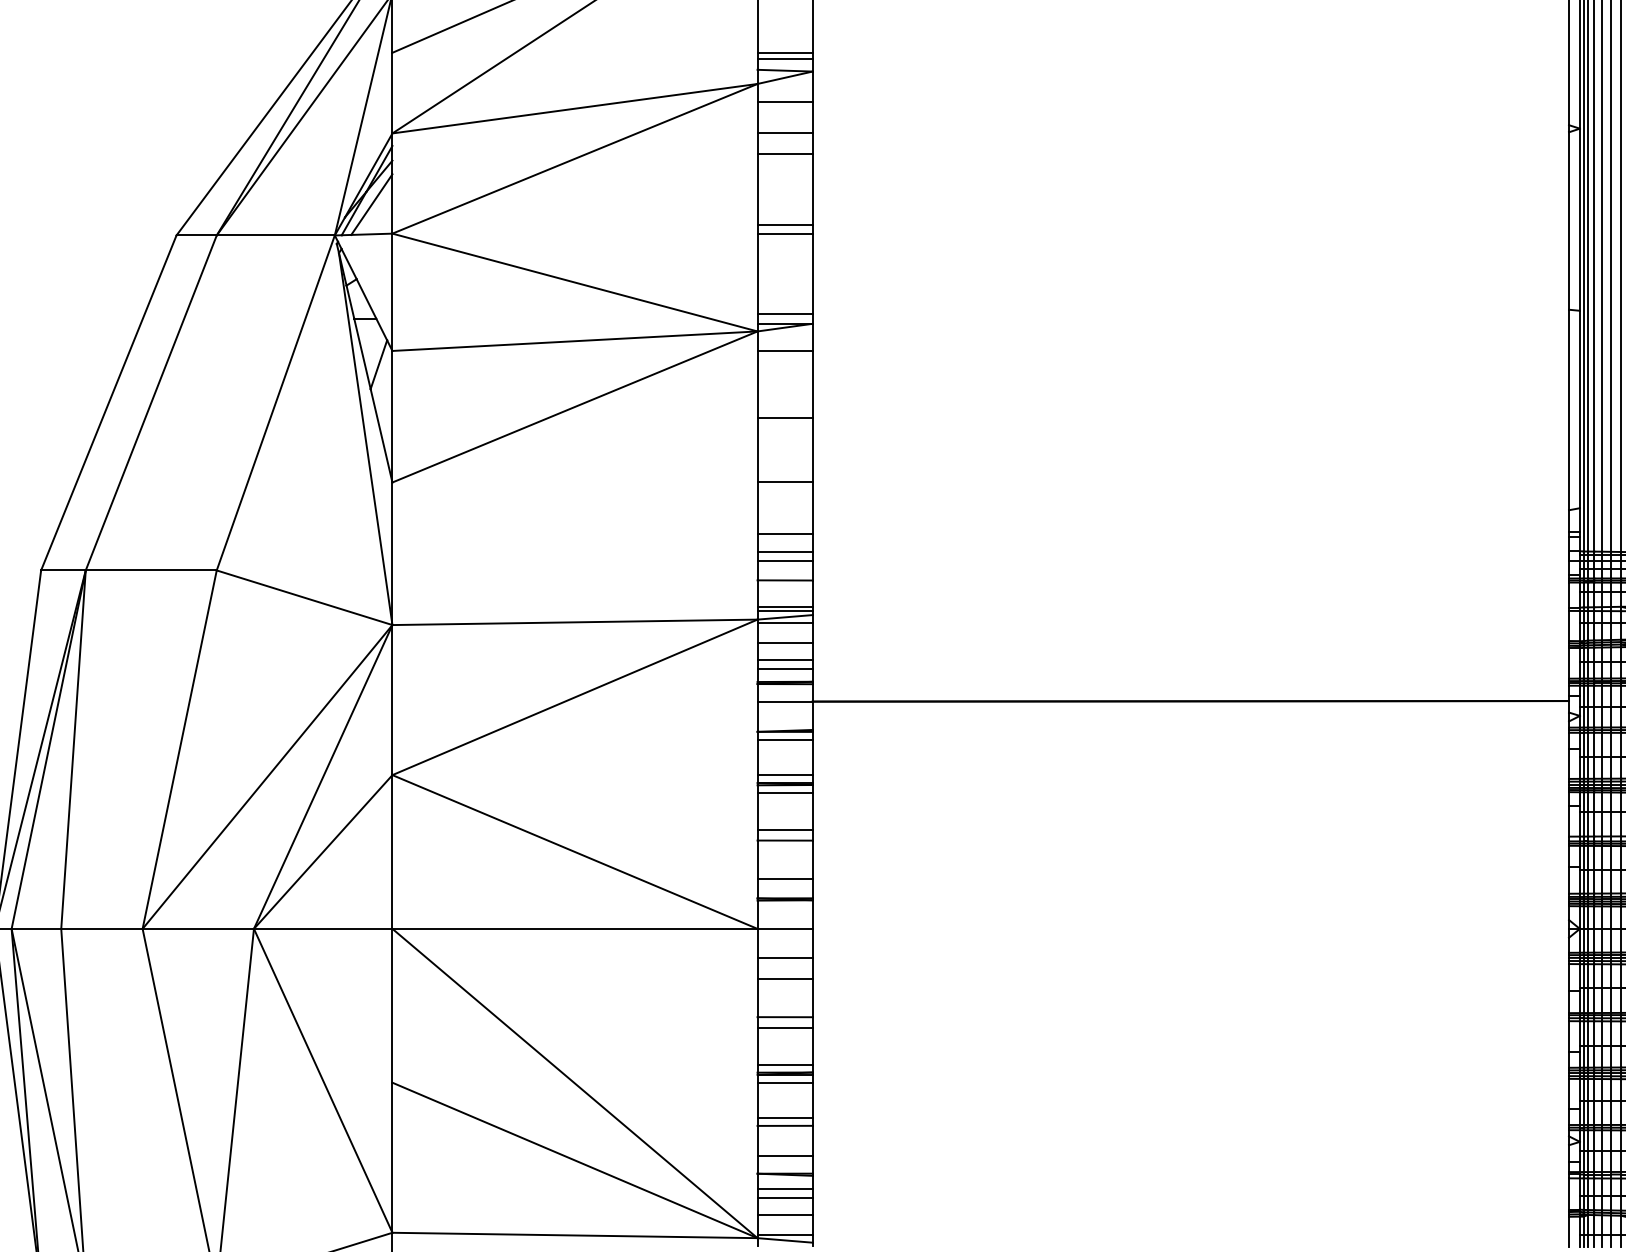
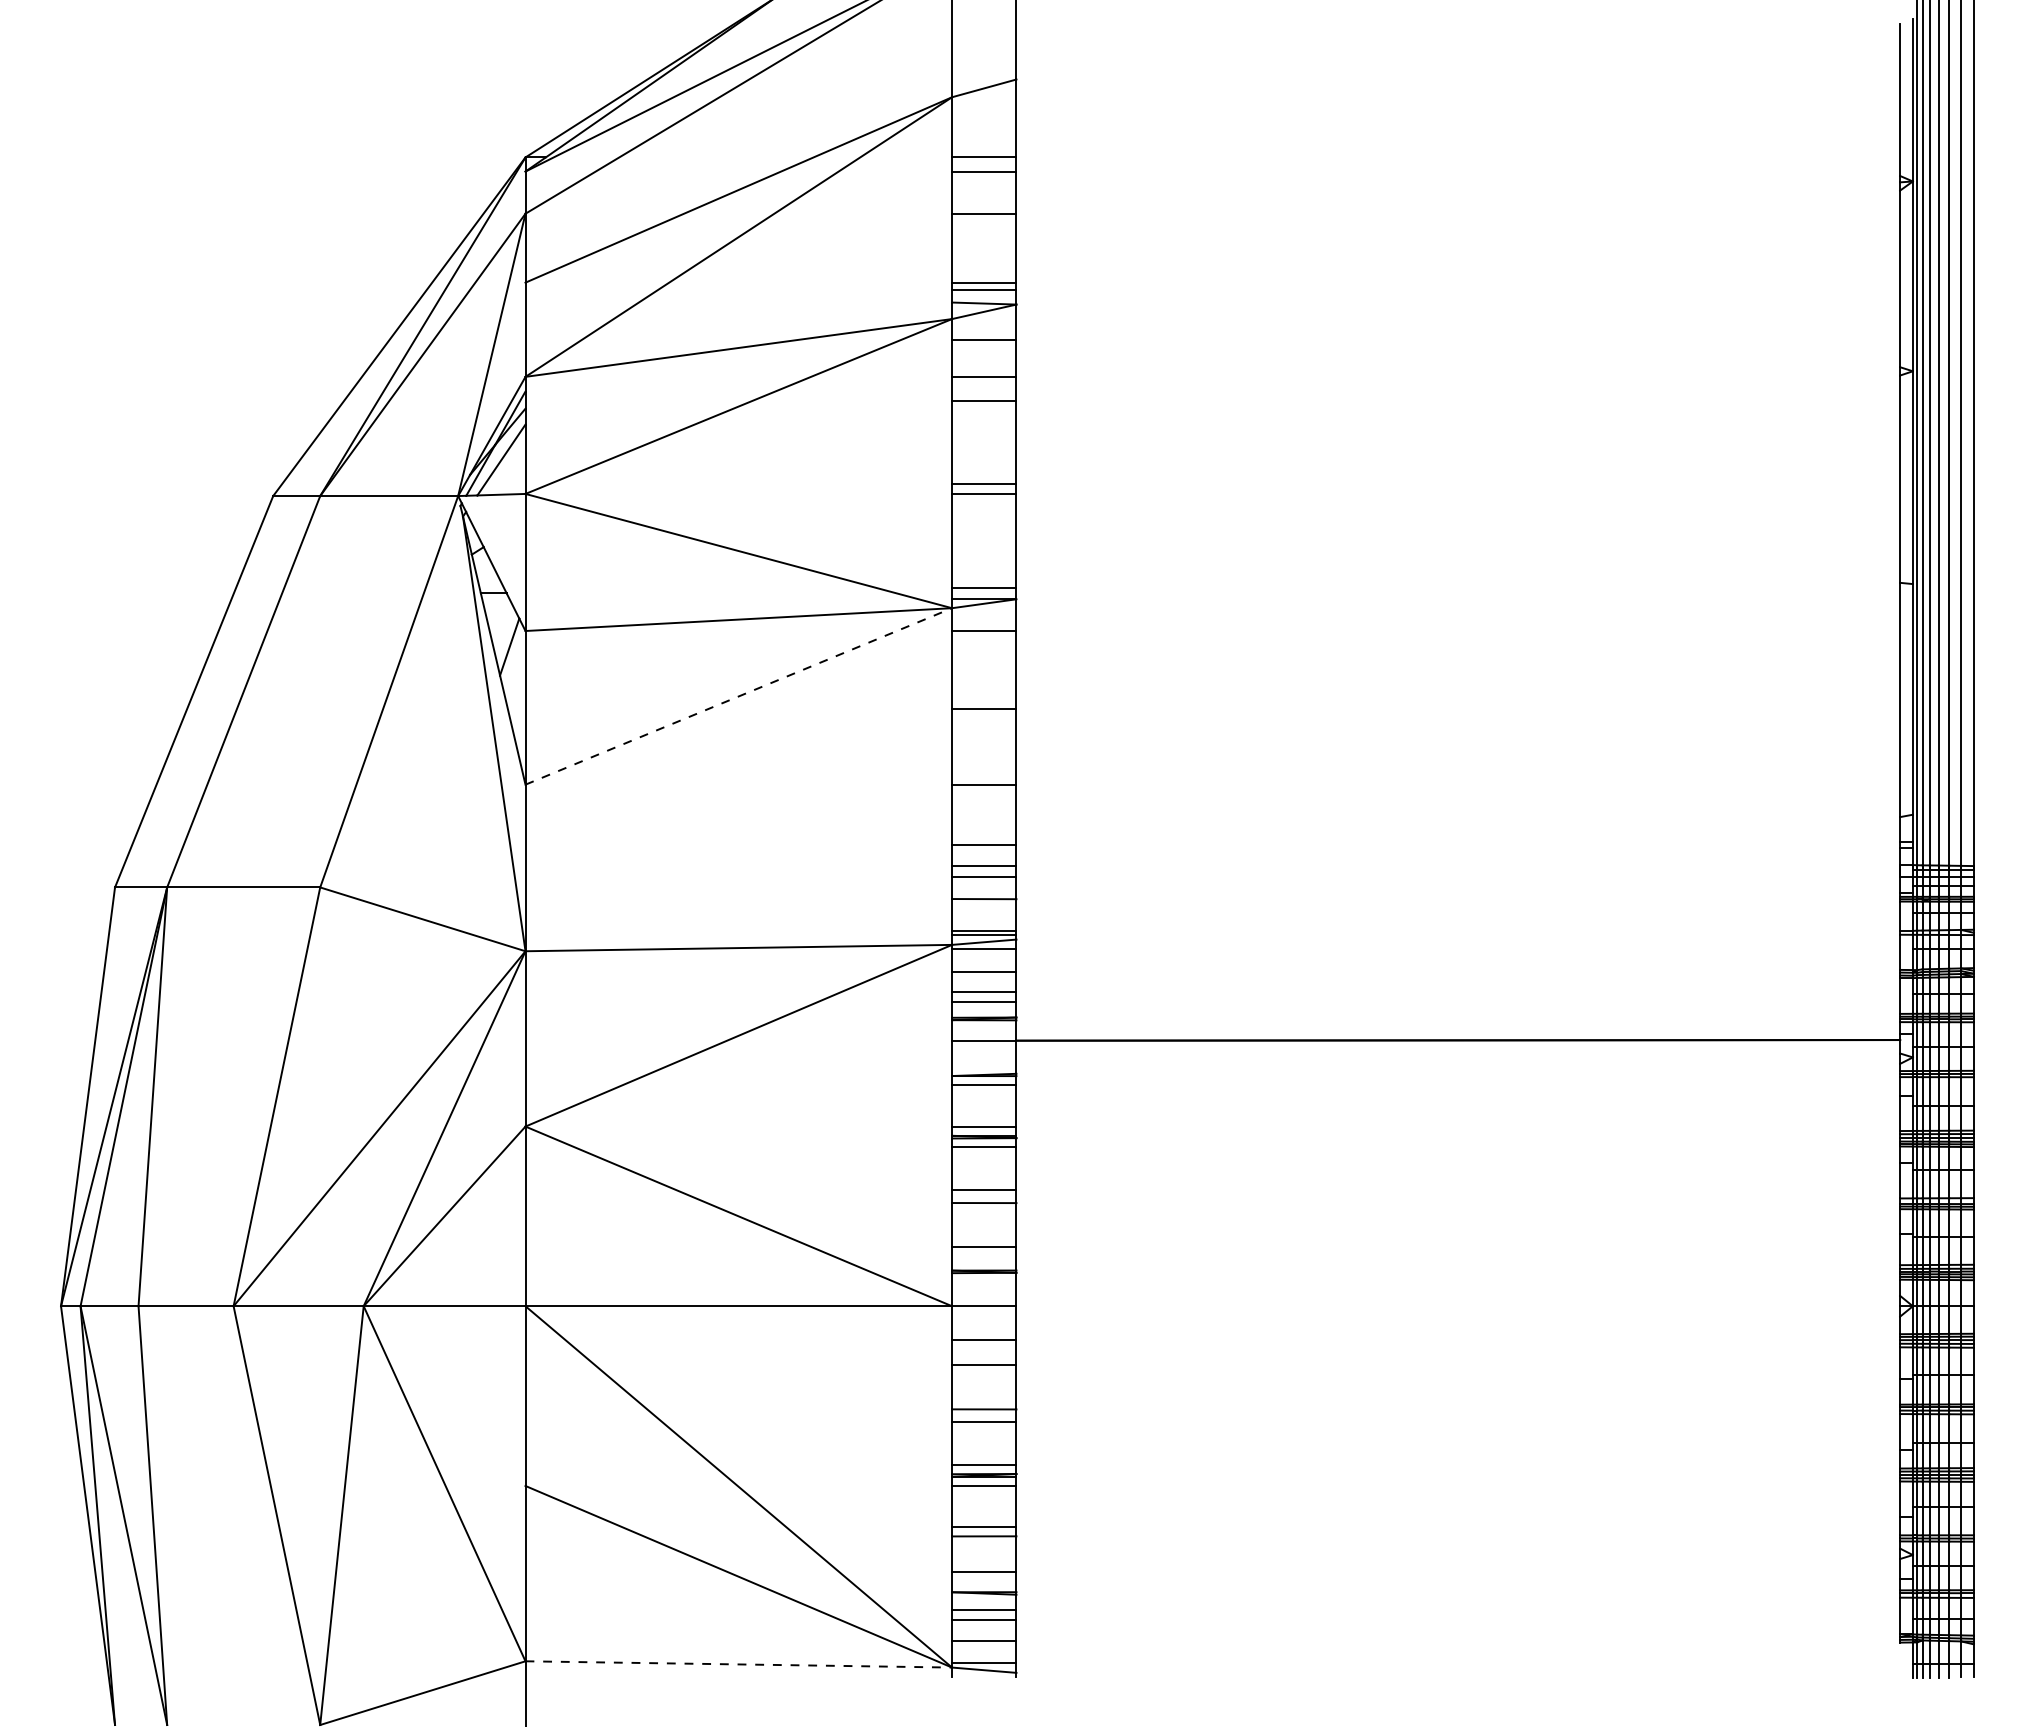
line: (574, 407) -> (738, 696), solid -> dashed
line: (1569, 1231) -> (1900, 1659), removed
line: (575, 1235) -> (739, 1664), solid -> dashed

